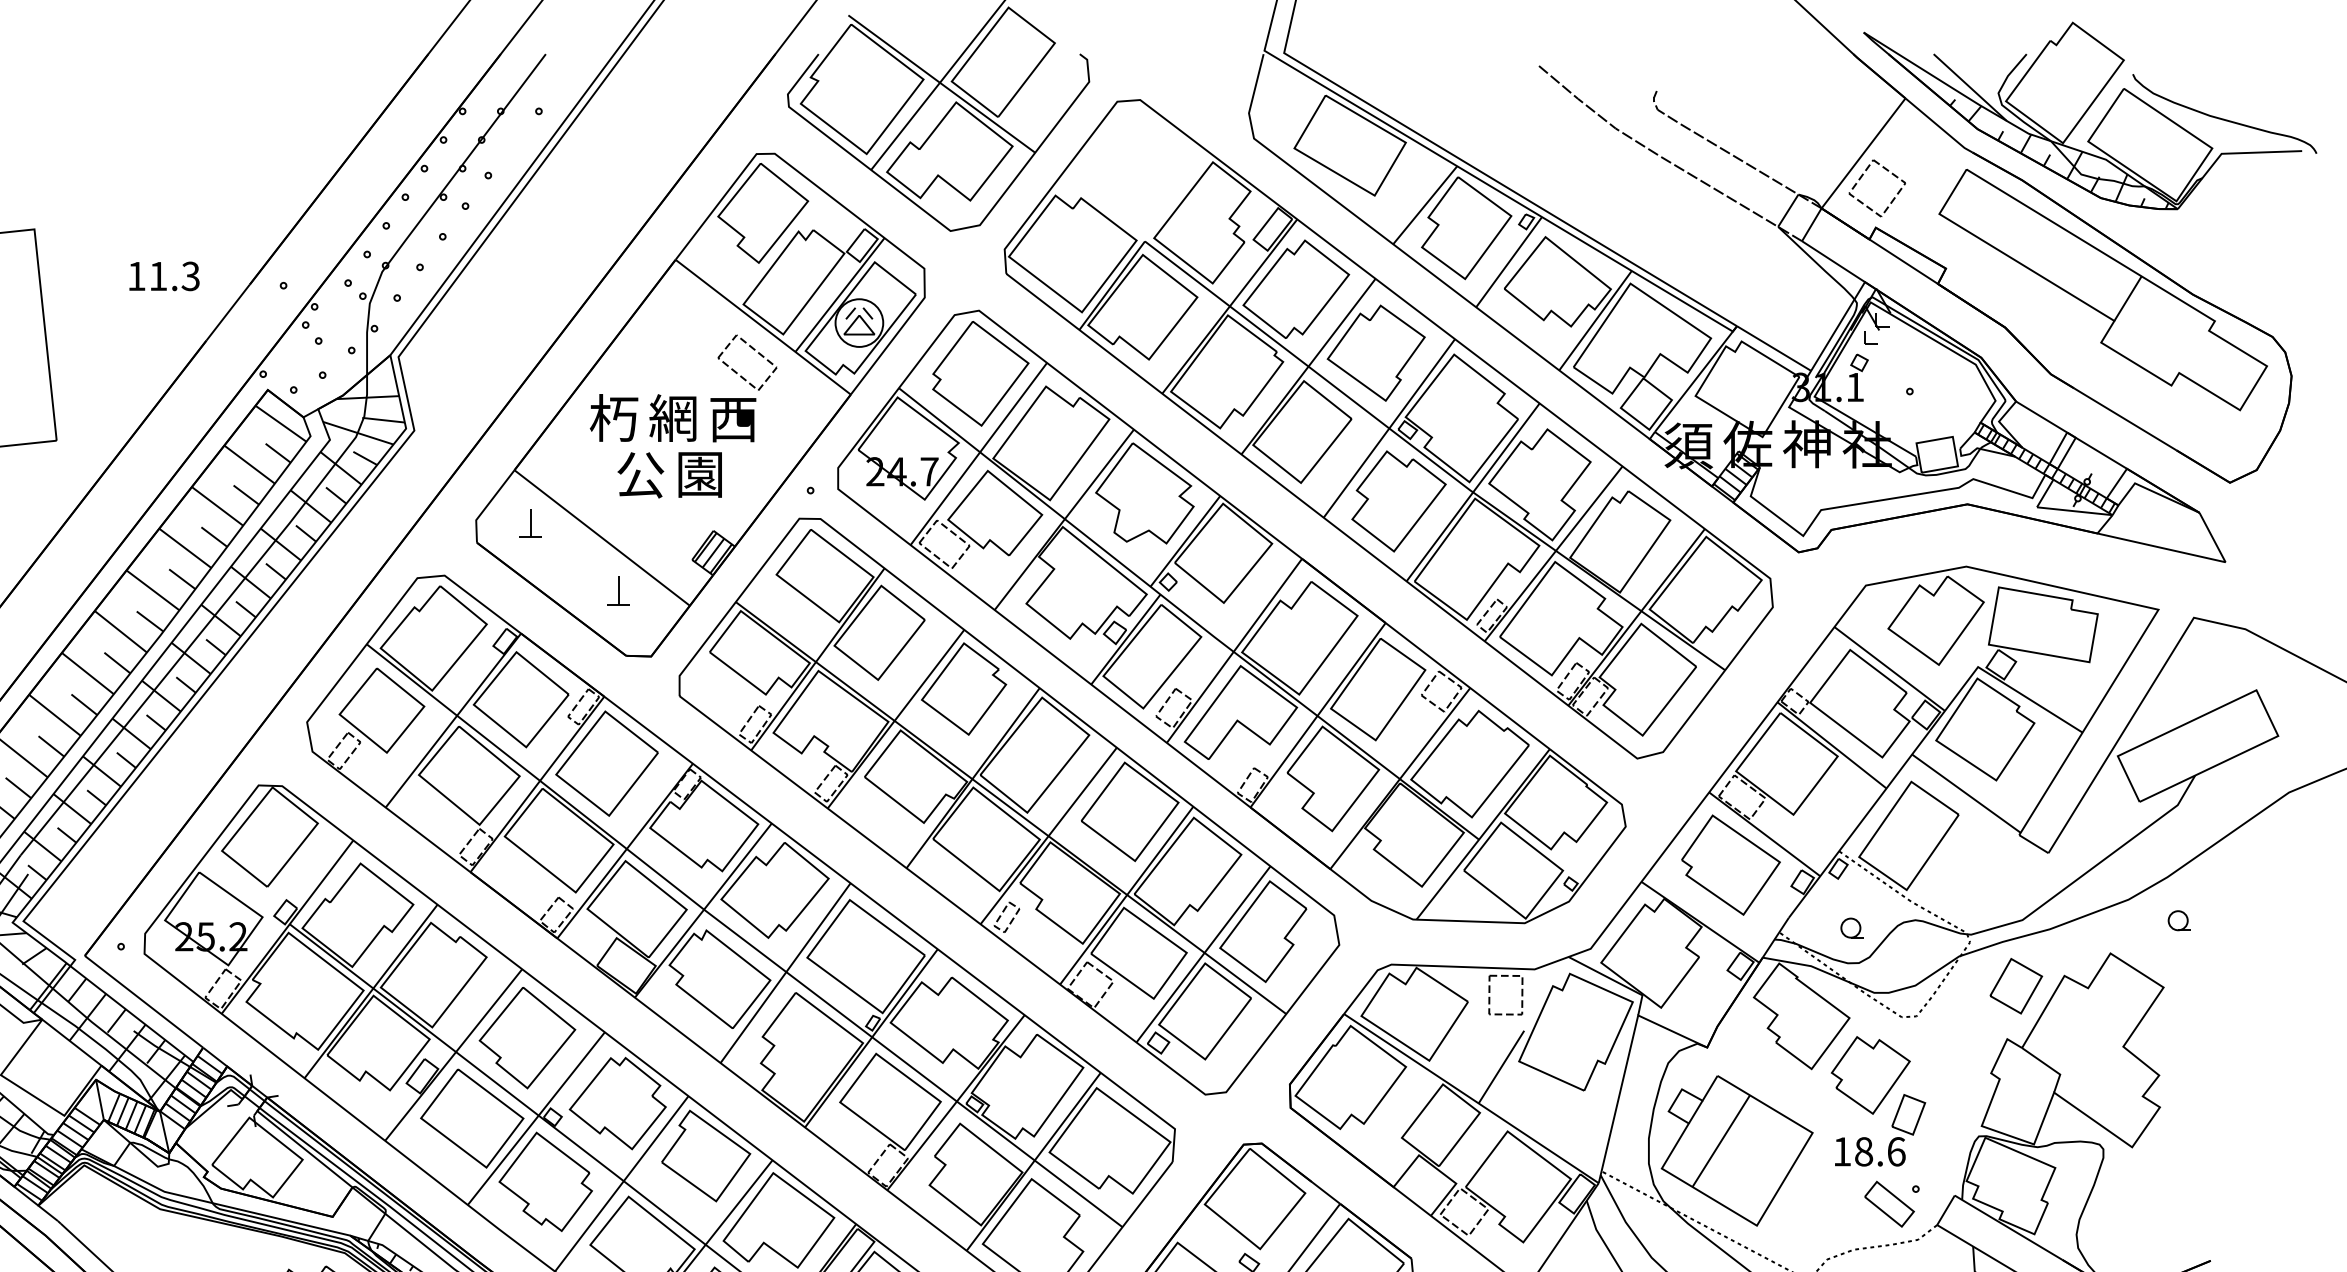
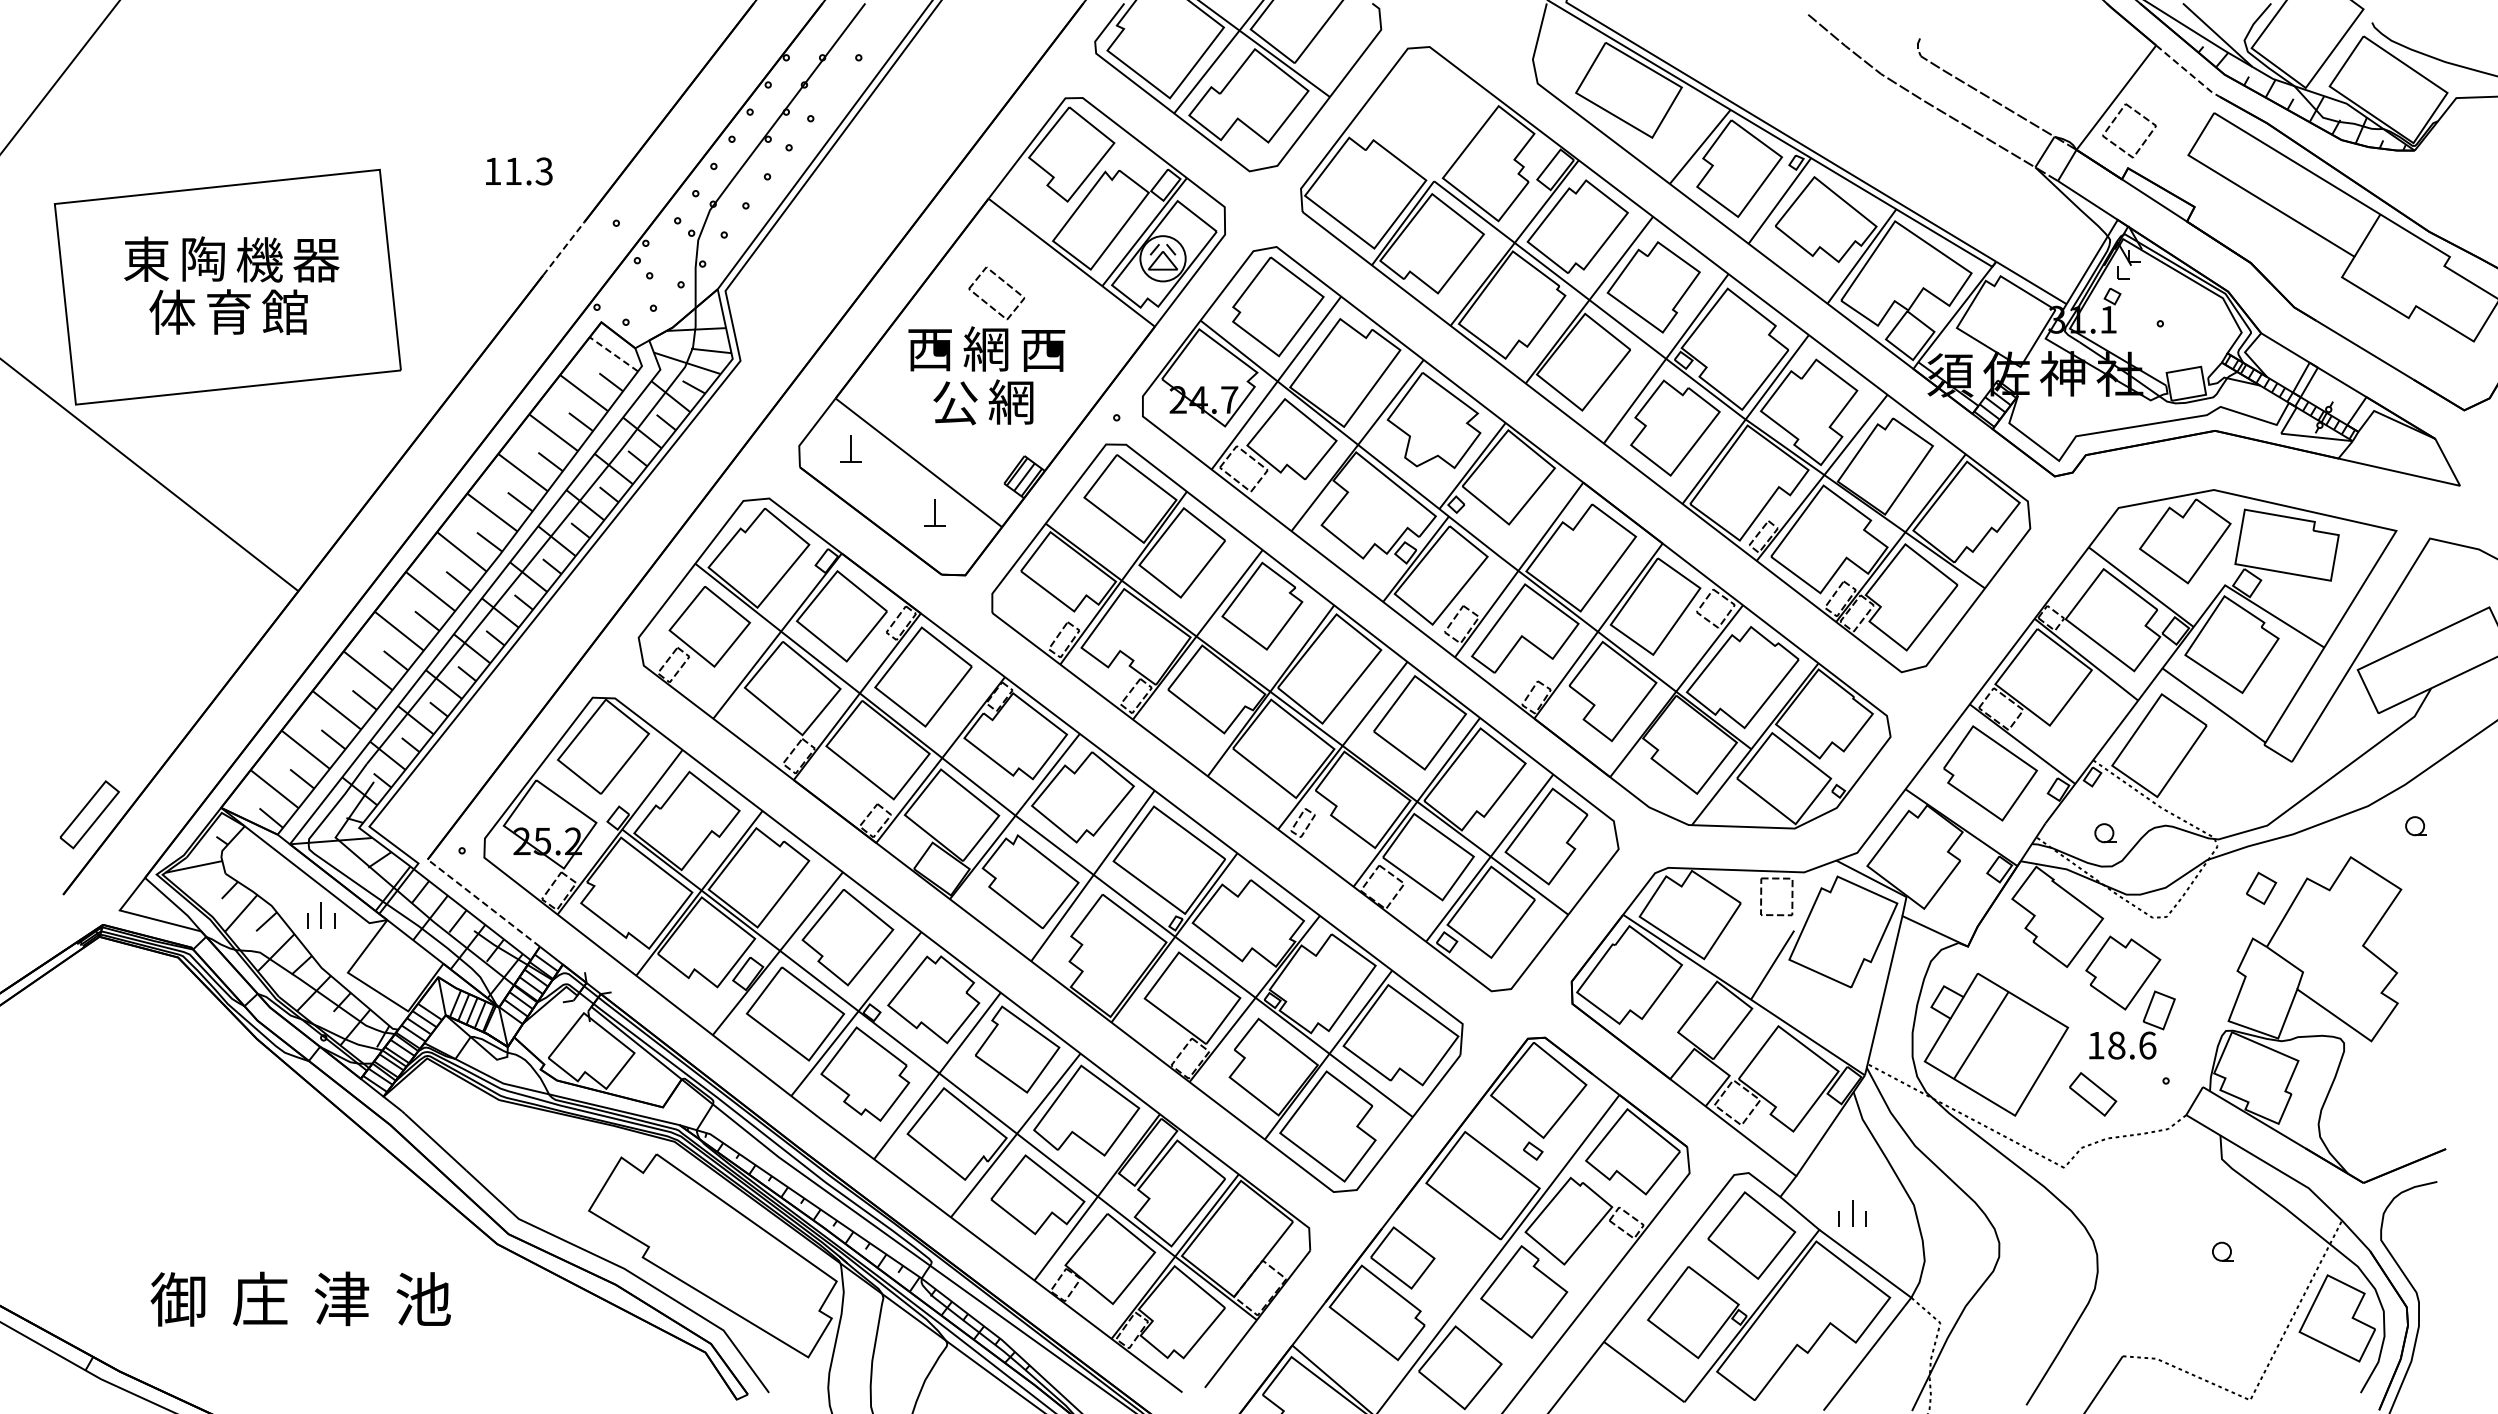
line: (1939, 126) -> (2188, 72), solid -> dashed
text: (164, 276) -> (519, 171), moved
line: (227, 312) -> (563, 248), solid -> dashed
part: (737, 372) -> (987, 302), moved
text: (614, 417) -> (930, 348), 朽 -> 西
line: (280, 423) -> (613, 354), solid -> dashed
text: (698, 473) -> (1010, 401), 園 -> 網
part: (2016, 986) -> (2261, 888), size x0.6
line: (143, 1001) -> (483, 902), solid -> dashed
part: (1890, 1204) -> (2093, 1094), moved

